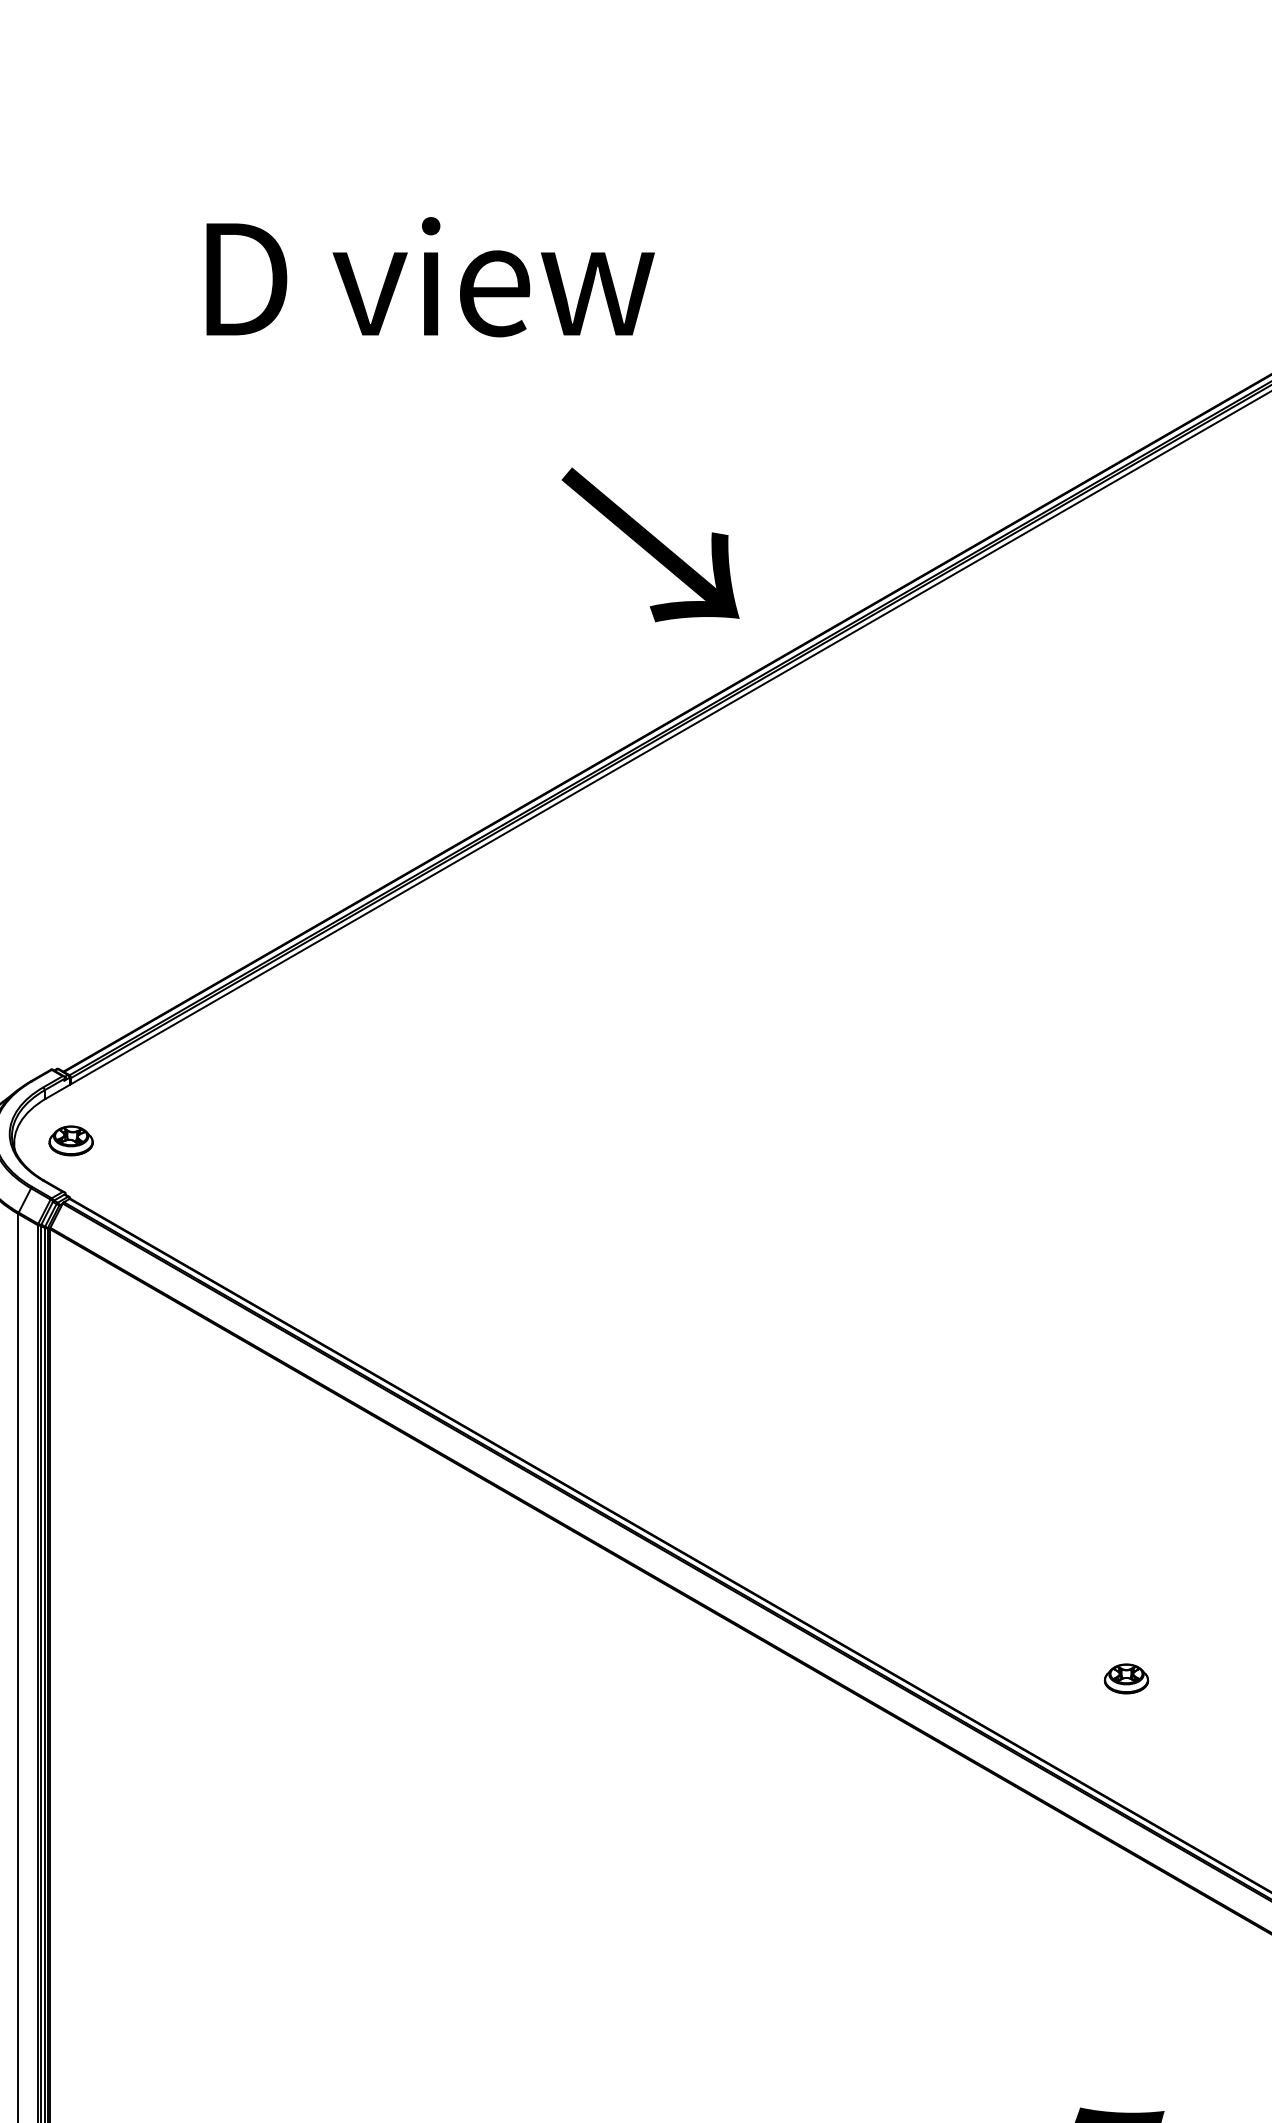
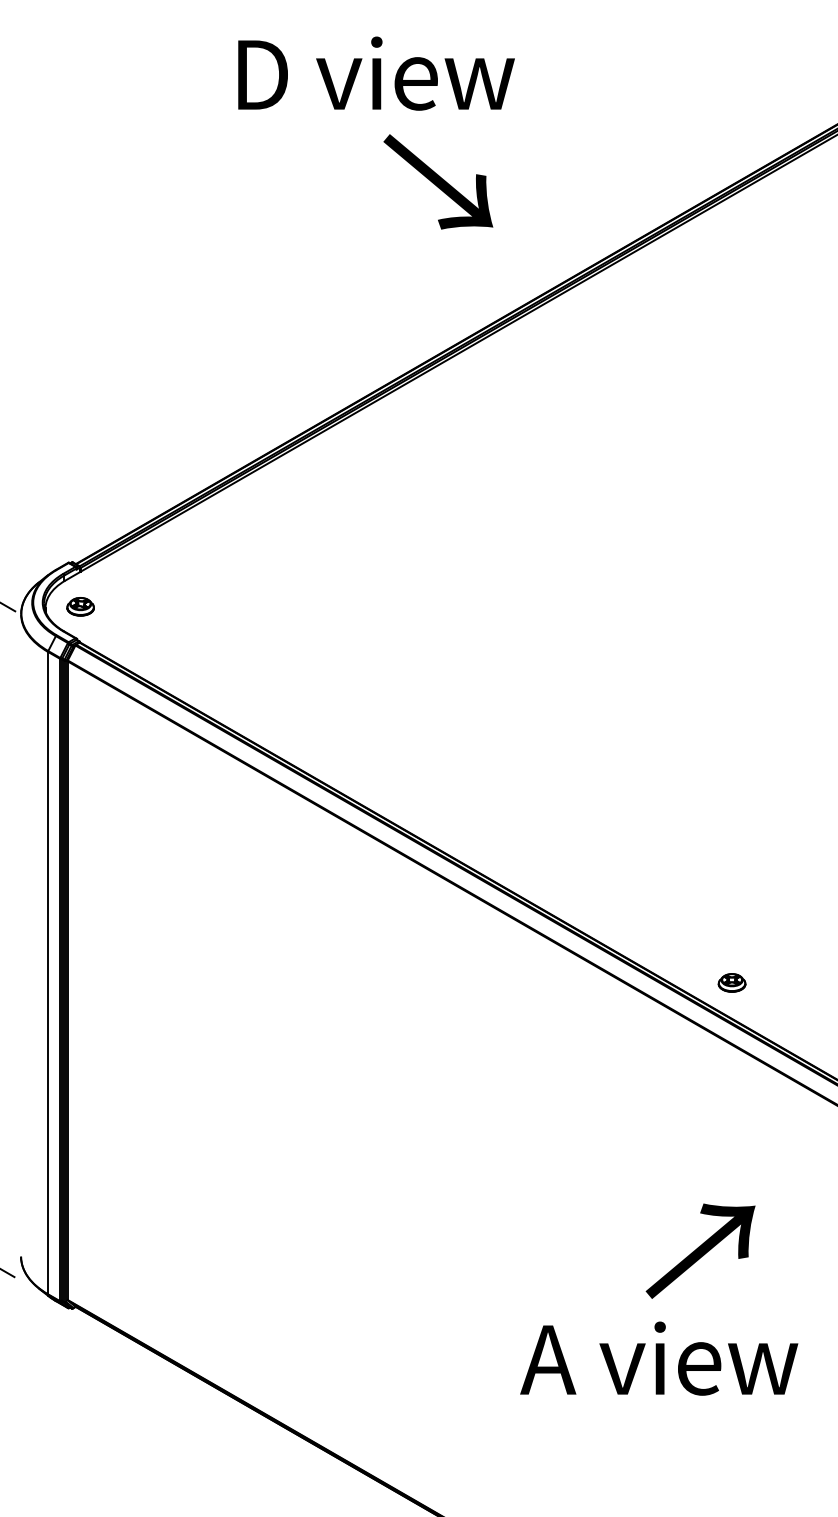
text: (430, 276) -> (376, 73), moved
text: (650, 544) -> (438, 181), moved
part: (1125, 1678) -> (731, 982), moved

